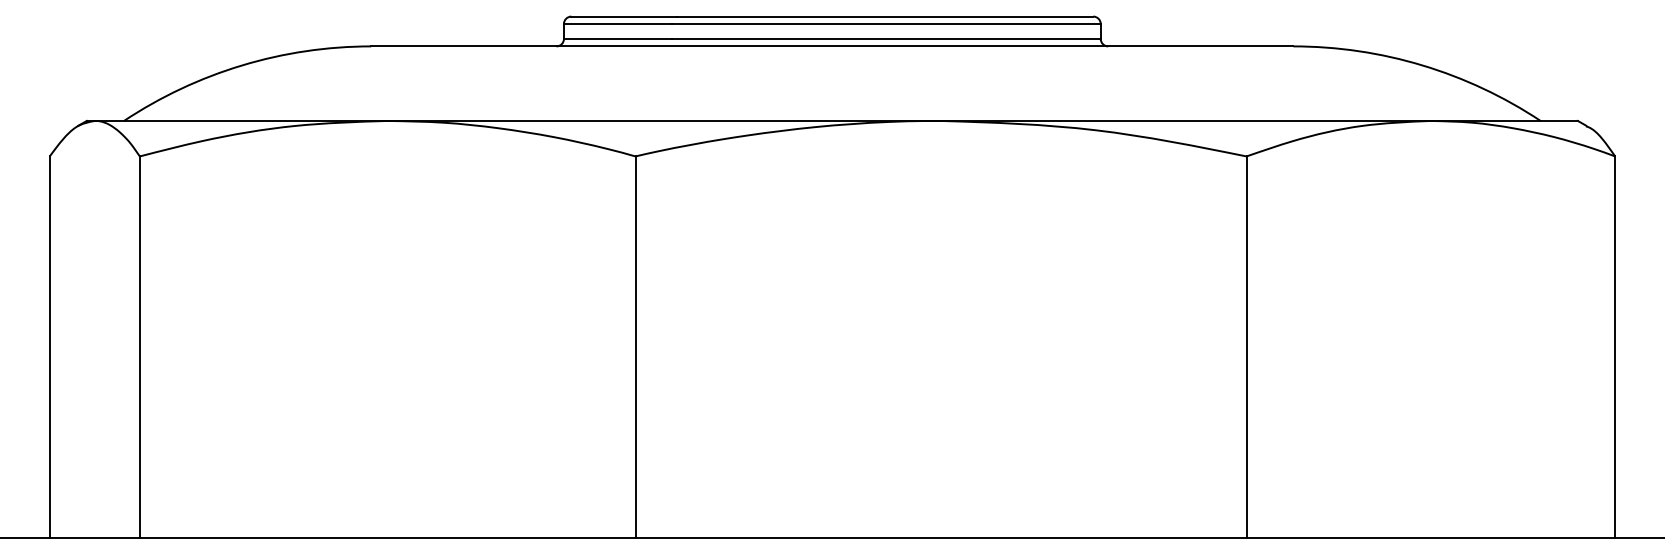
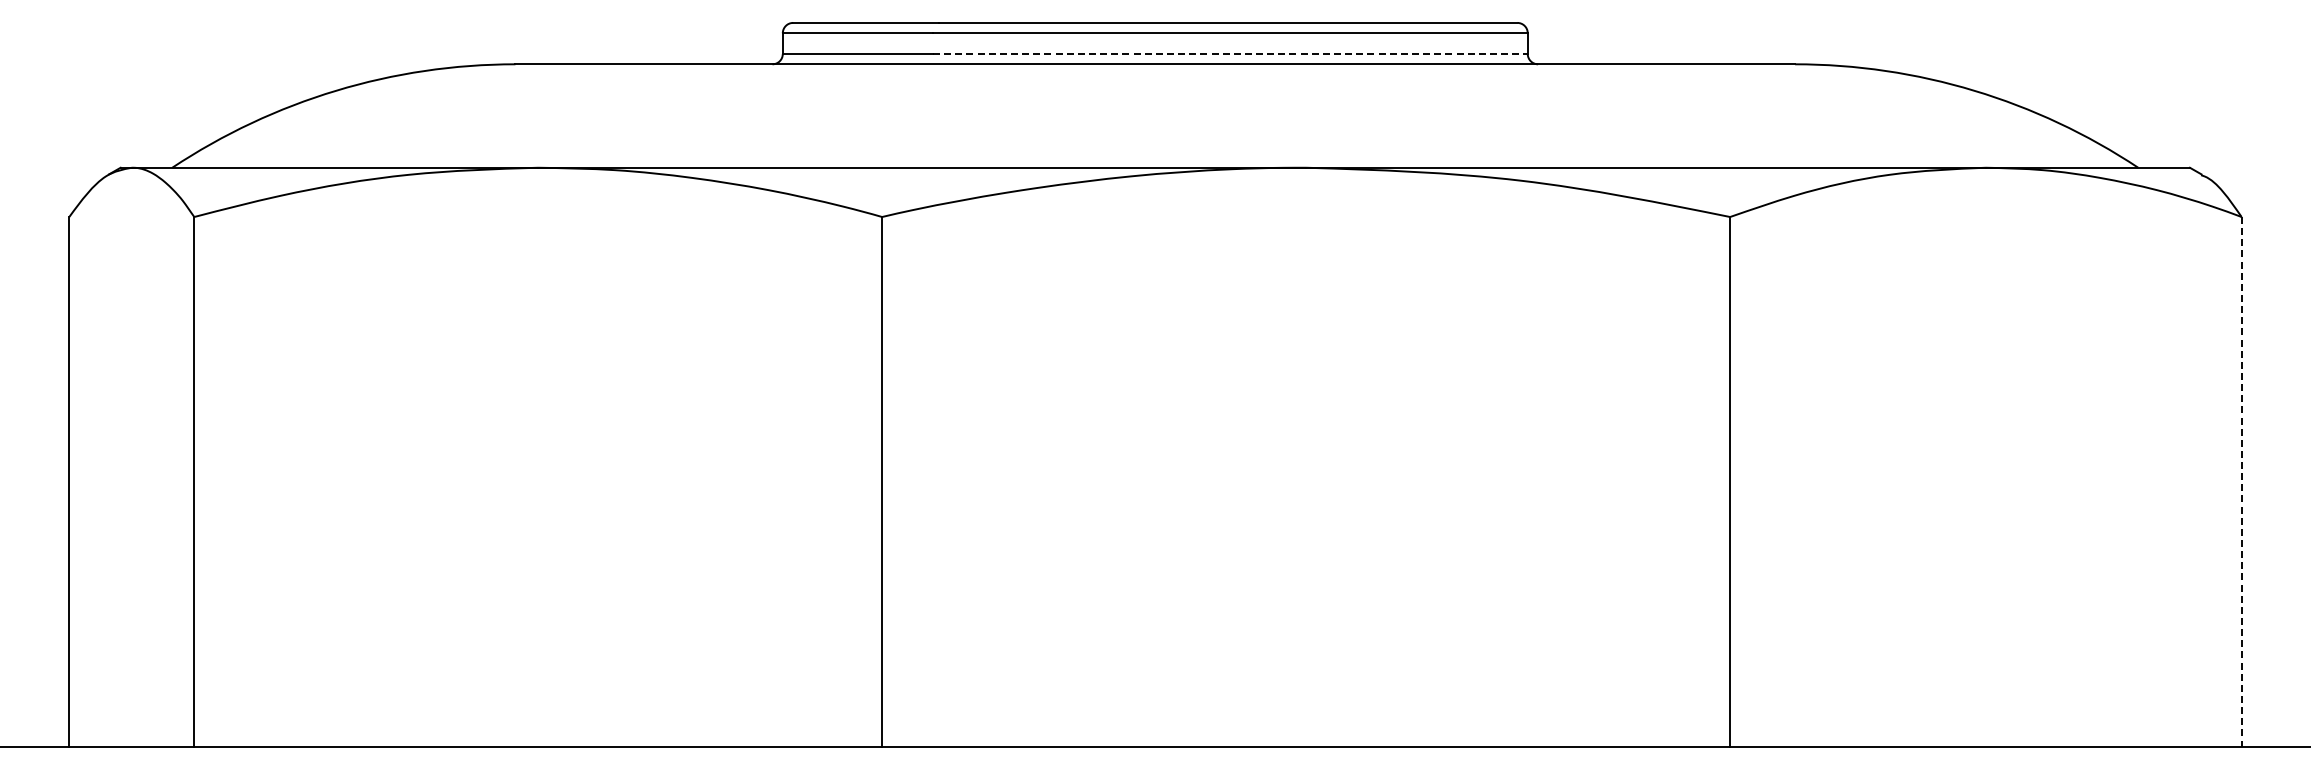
line: (886, 38) -> (1230, 53), solid -> dashed
line: (1615, 347) -> (2241, 482), solid -> dashed

